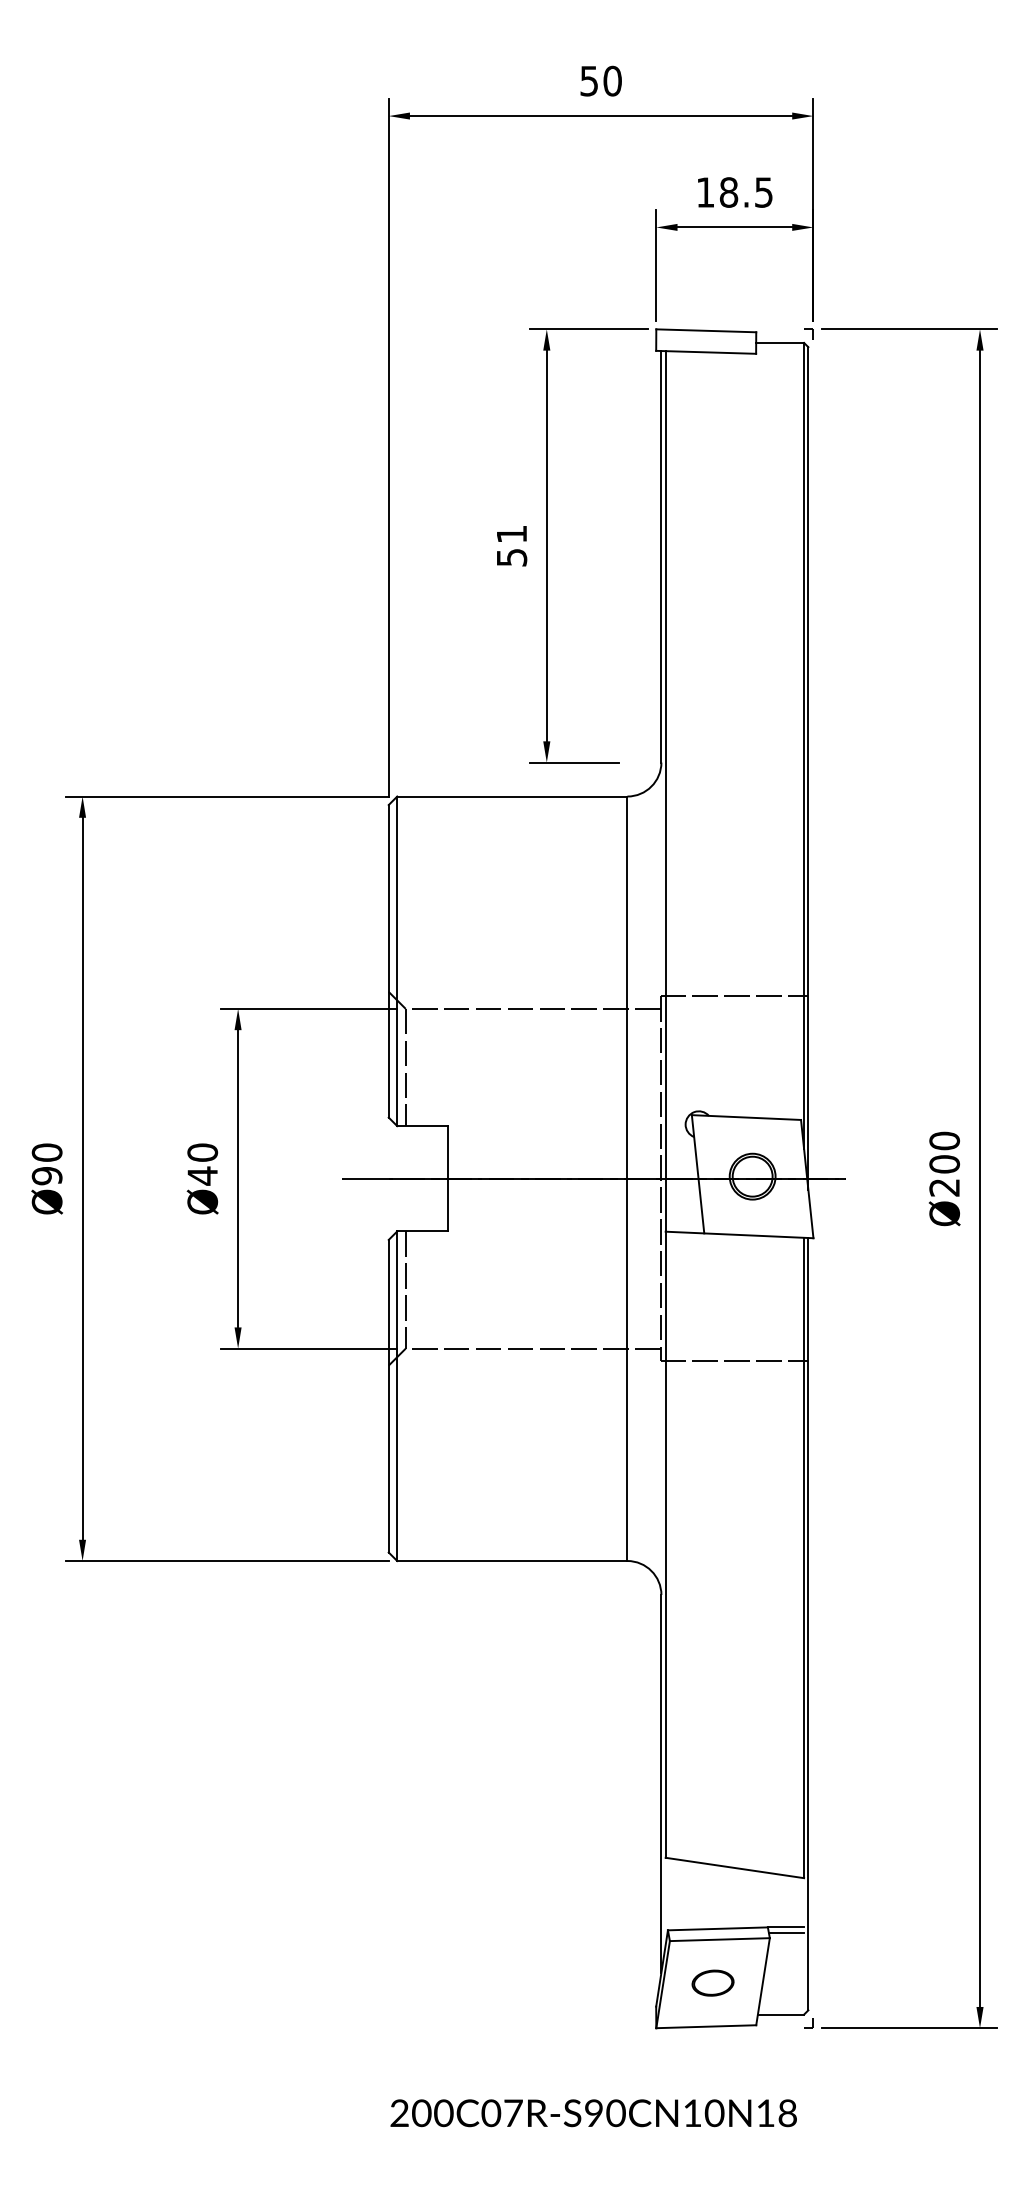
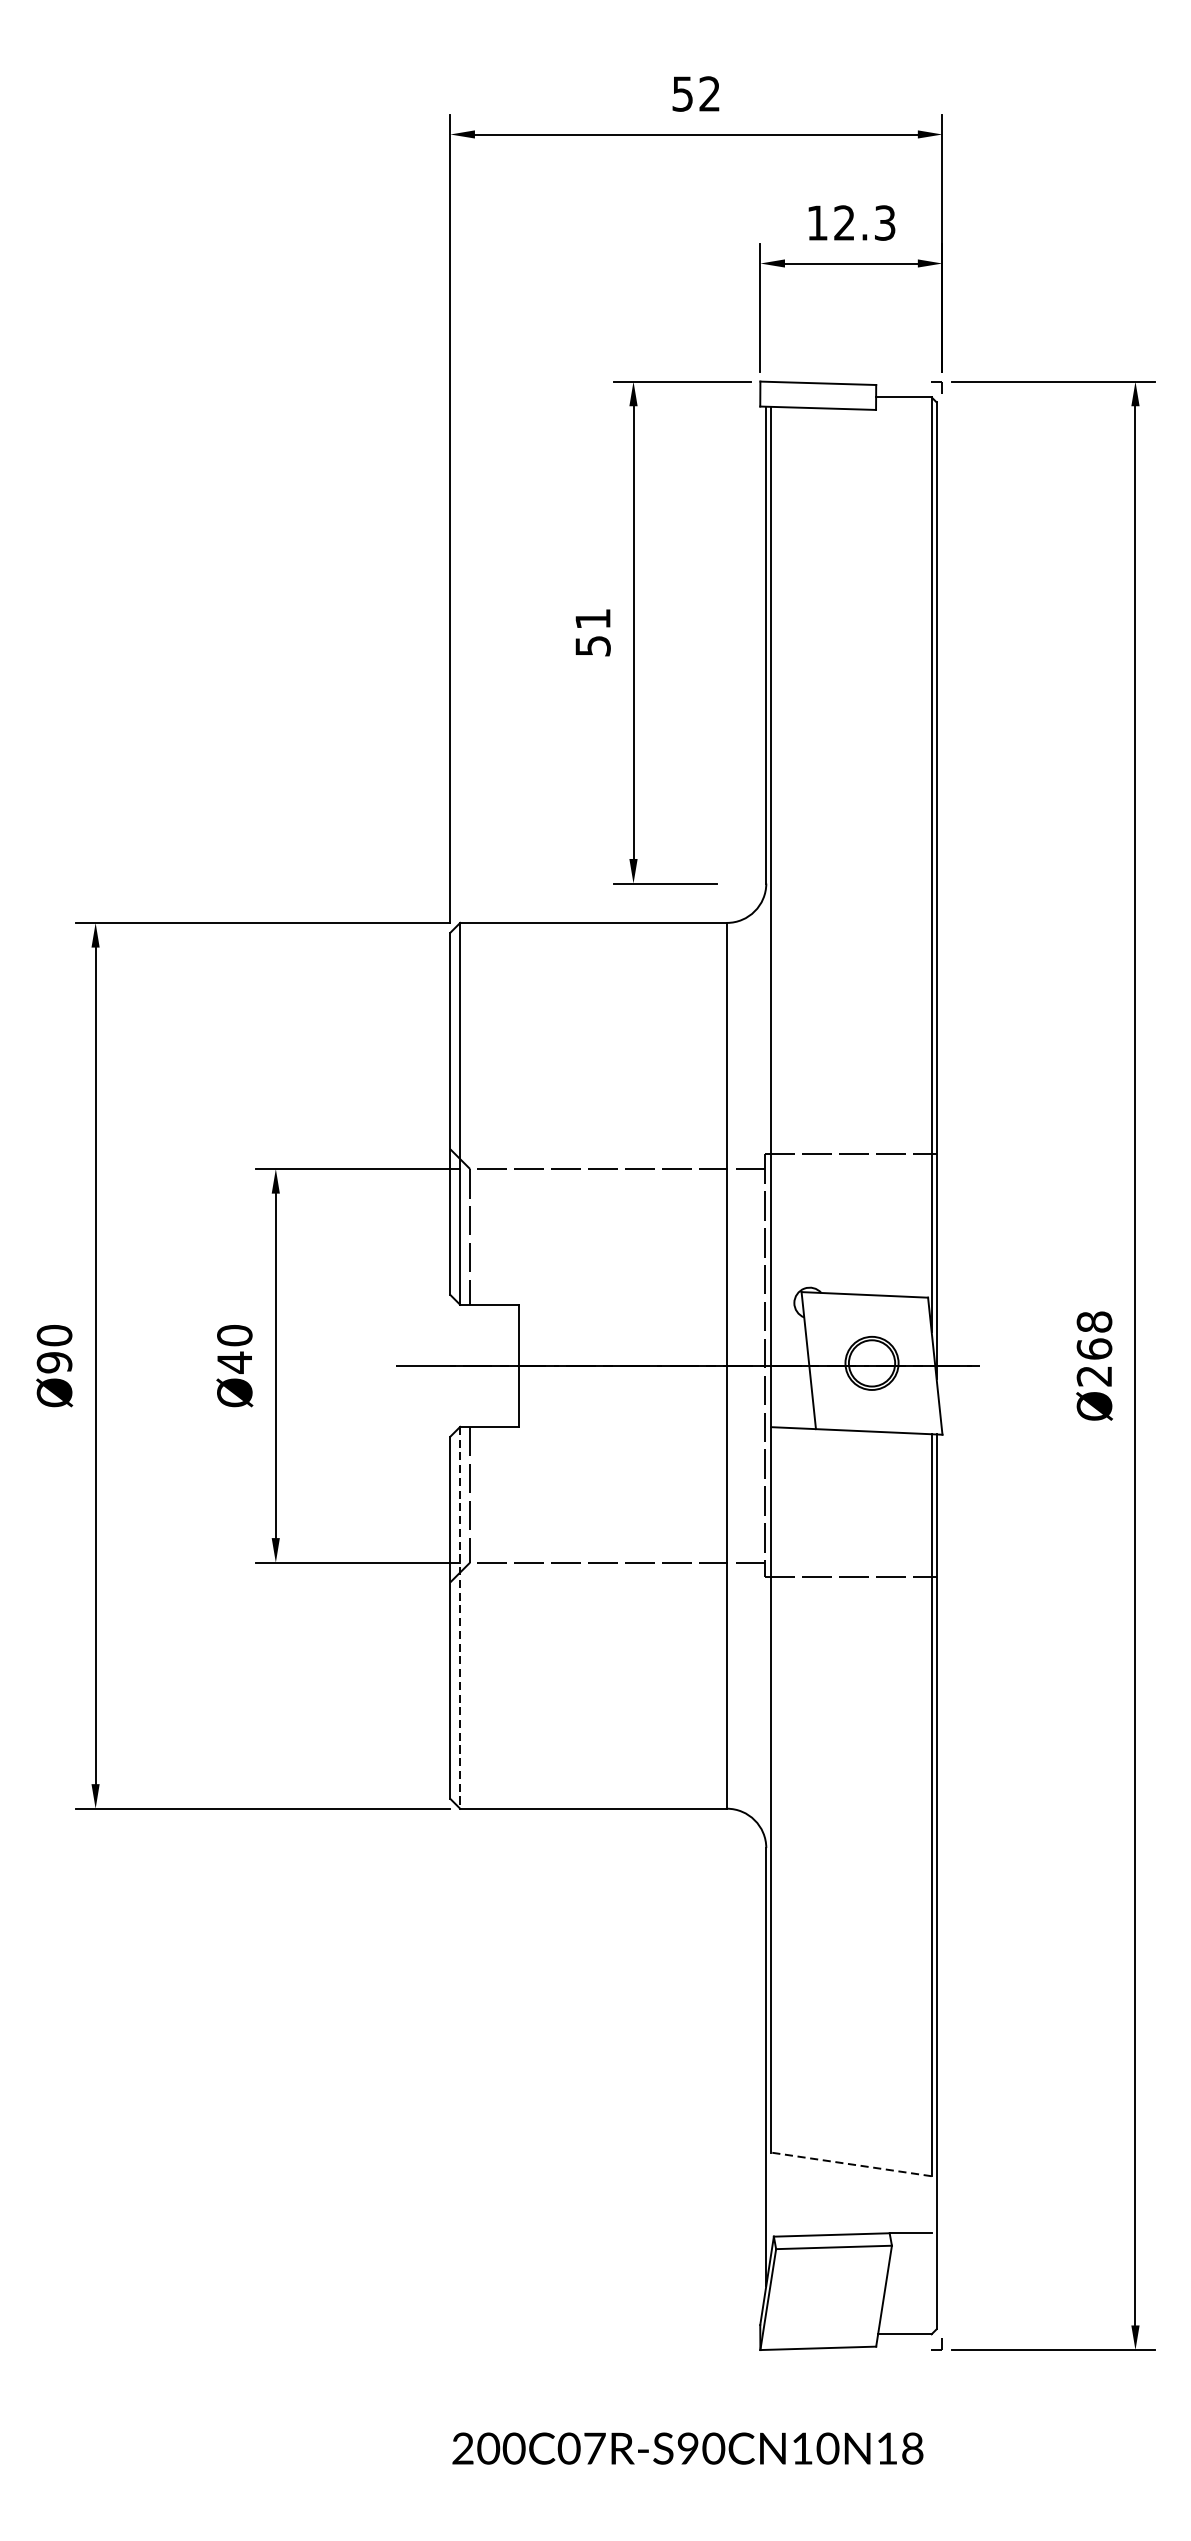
text: (612, 80) -> (709, 93), 50 -> 52
text: (746, 192) -> (864, 223), 18.5 -> 12.3
text: (944, 1152) -> (1094, 1335), Ø200 -> Ø268
line: (397, 1396) -> (460, 1618), solid -> dashed
line: (734, 1867) -> (850, 2163), solid -> dashed
line: (786, 1932) -> (911, 2239), removed
part: (712, 1982) -> (825, 2297), removed

